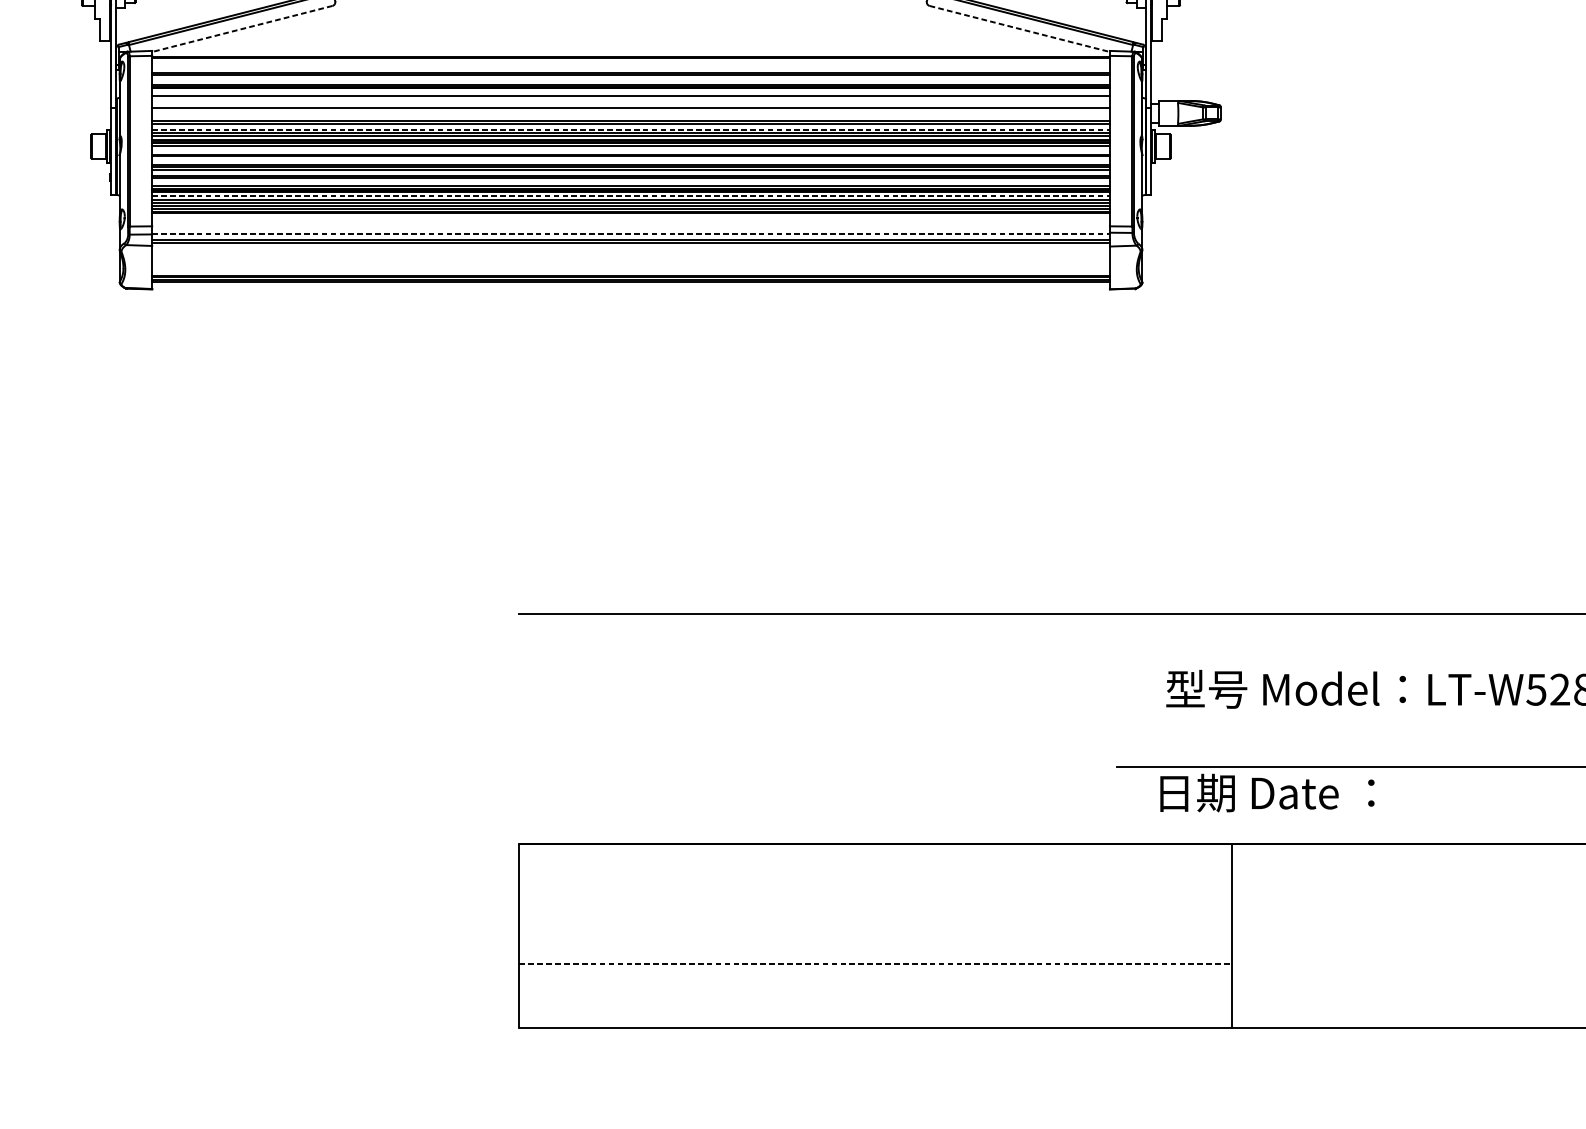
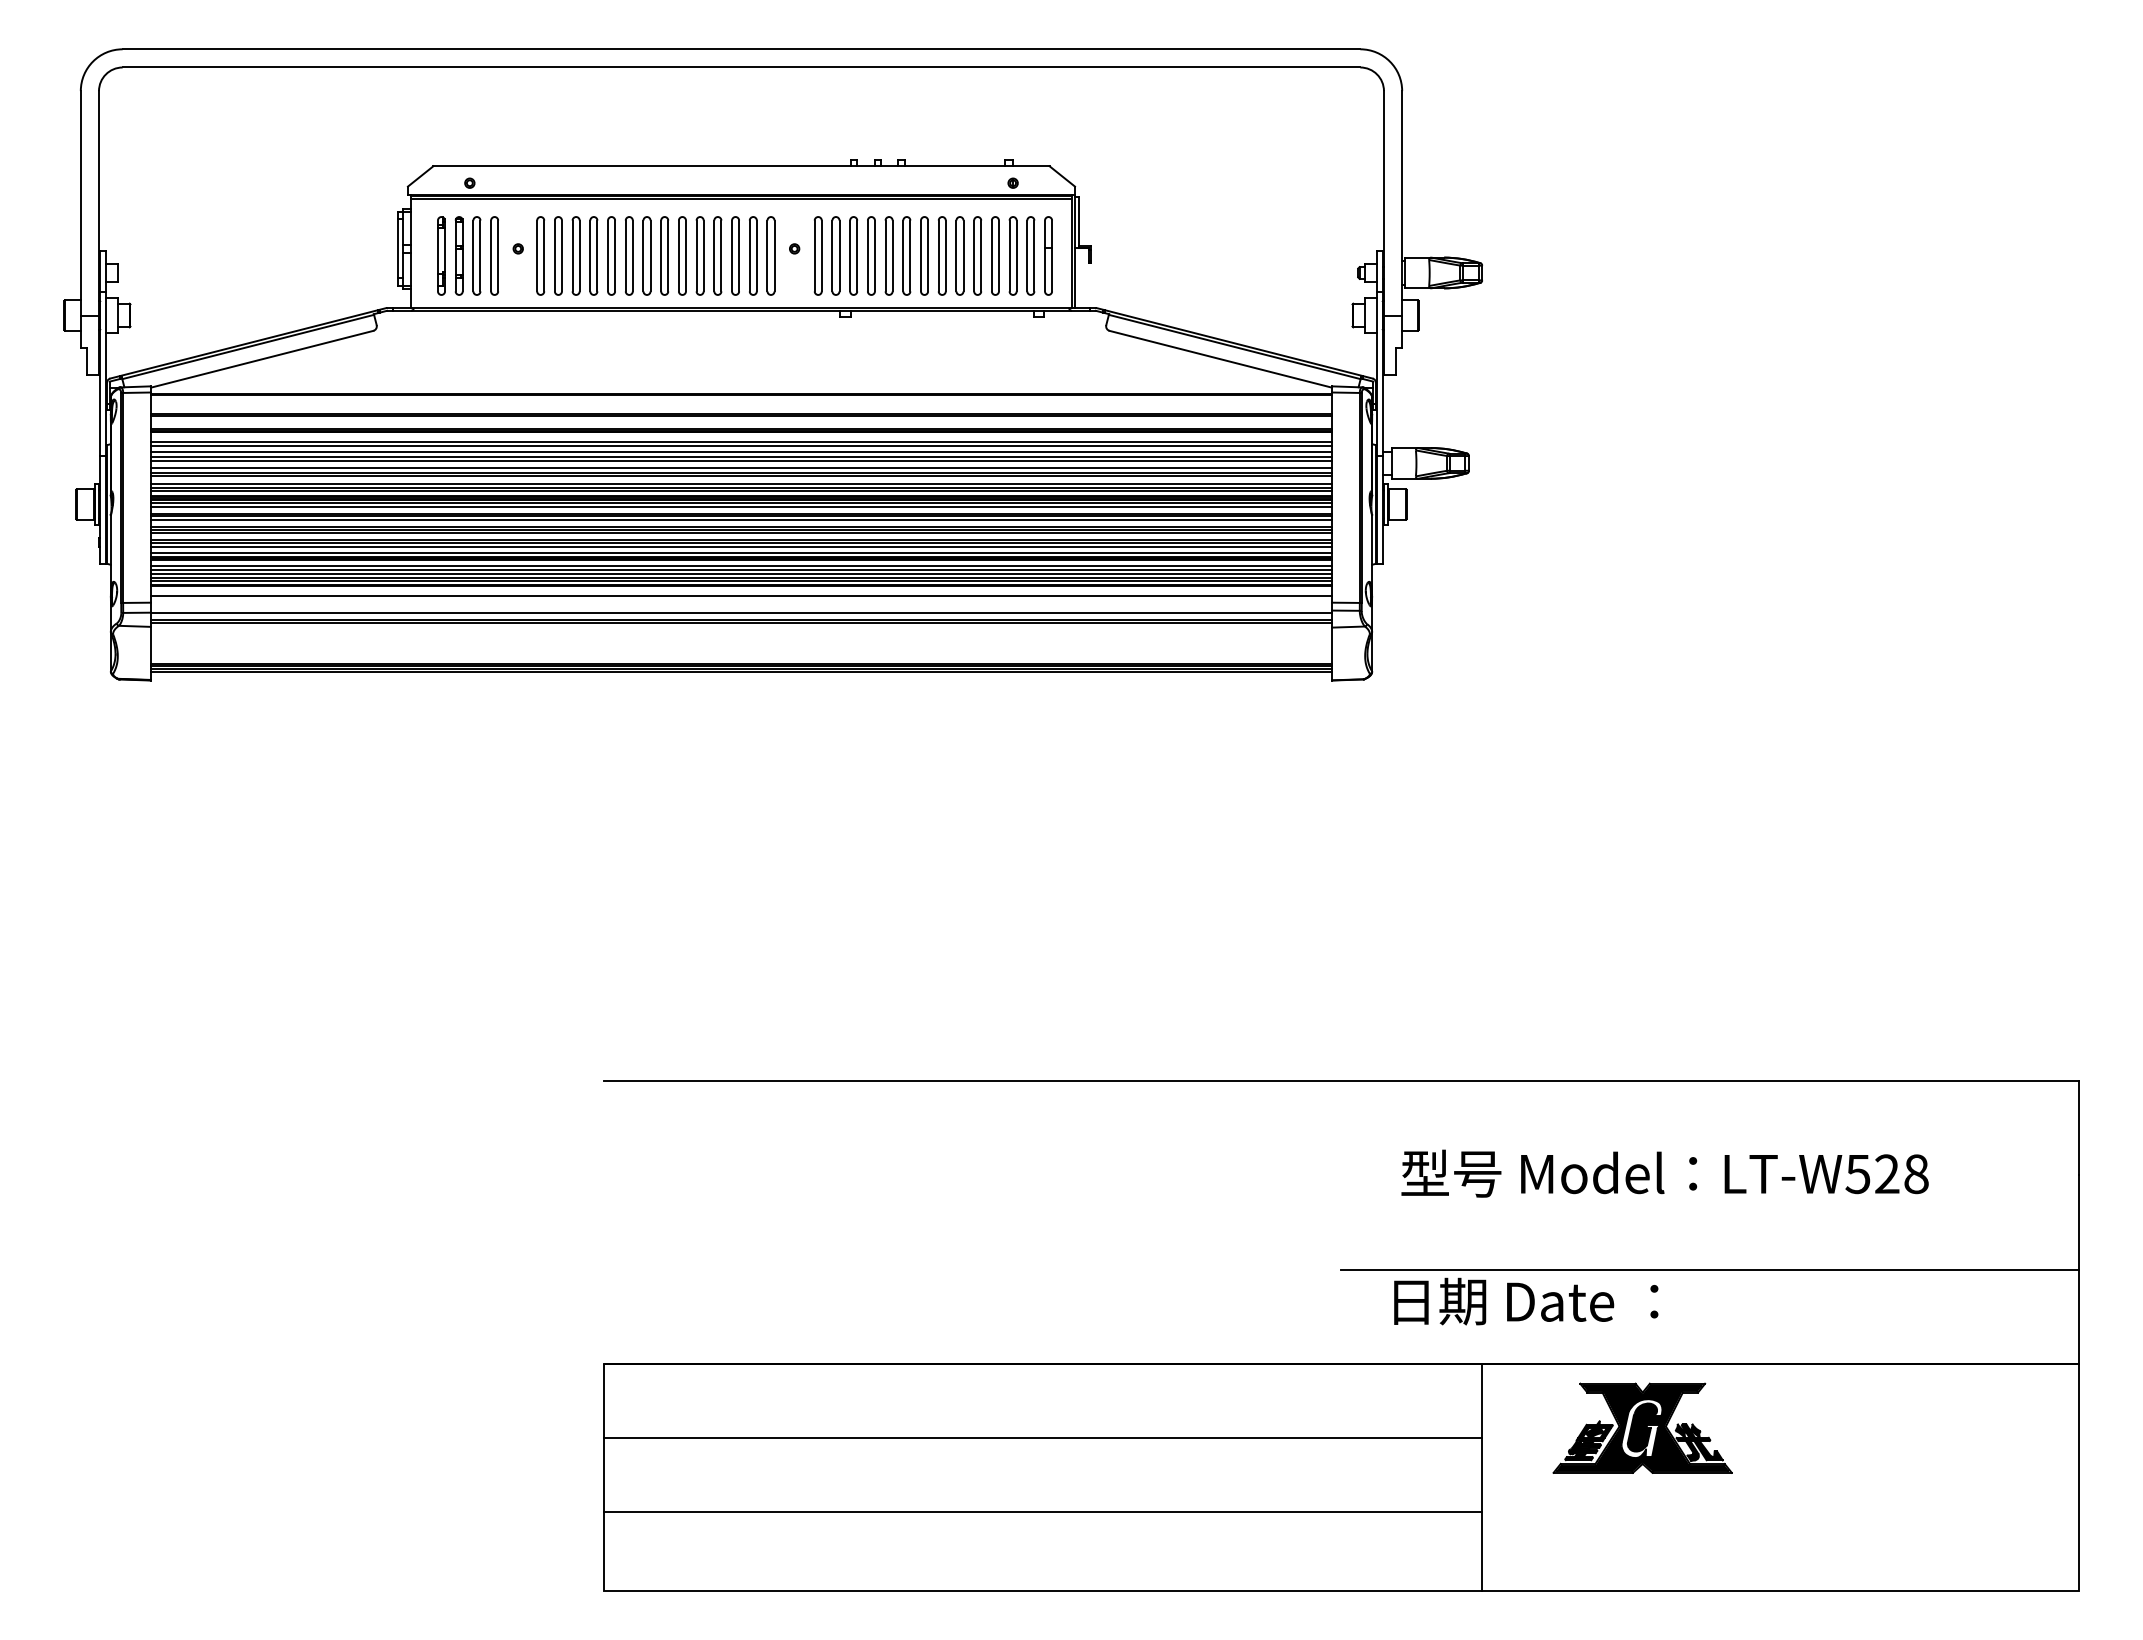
line: (242, 29) -> (262, 359), dashed -> solid
line: (1019, 29) -> (1220, 359), dashed -> solid
line: (631, 98) -> (741, 445), added
line: (631, 104) -> (741, 452), added
line: (631, 111) -> (741, 460), added
line: (631, 116) -> (741, 467), added
line: (631, 129) -> (741, 483), dashed -> solid
line: (631, 148) -> (741, 506), added
line: (631, 158) -> (741, 519), added
line: (631, 180) -> (741, 546), added
line: (631, 196) -> (741, 565), dashed -> solid
line: (631, 220) -> (741, 595), added
line: (631, 234) -> (741, 612), dashed -> solid
part: (1361, 895) -> (1642, 1427), added
line: (875, 903) -> (1042, 1437), added
line: (875, 963) -> (1043, 1511), dashed -> solid

